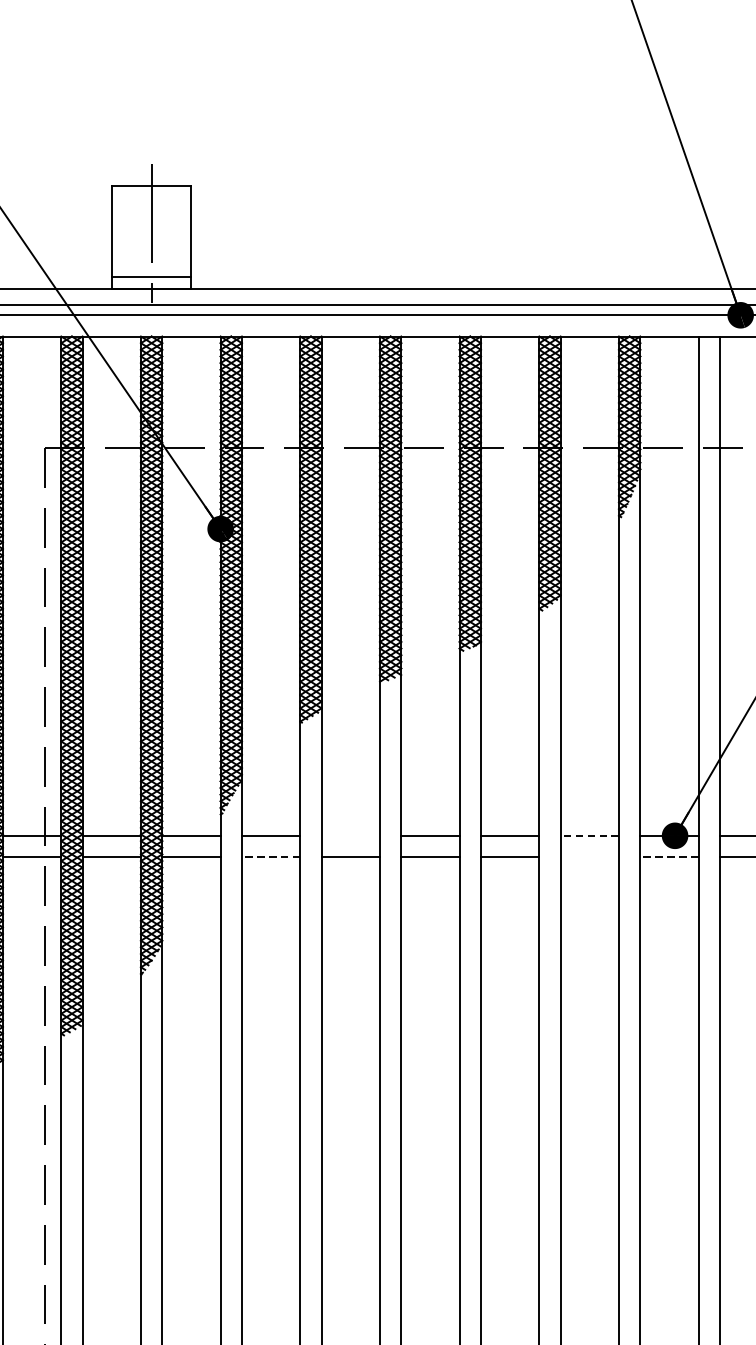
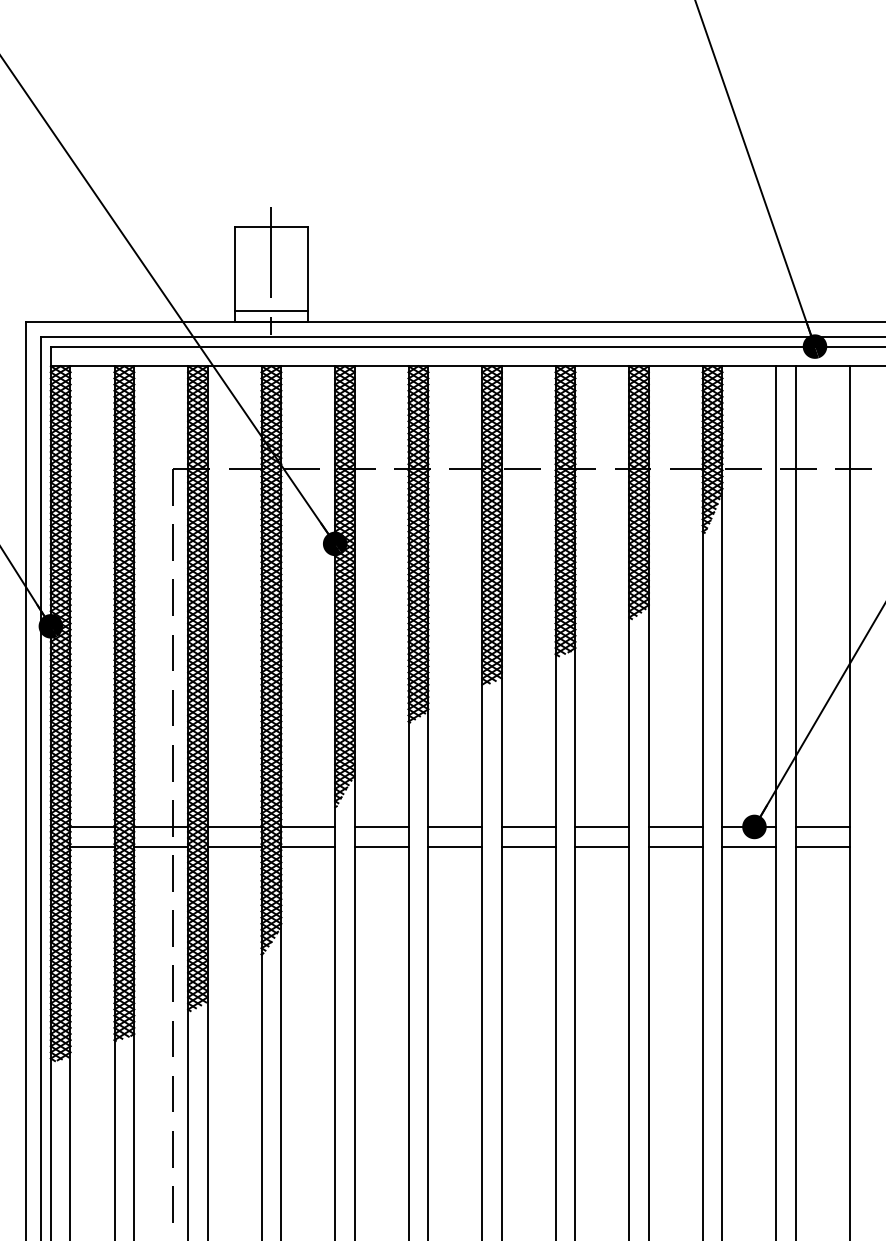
line: (351, 835) -> (455, 826), added
line: (589, 835) -> (675, 826), dashed -> solid
line: (270, 857) -> (381, 846), dashed -> solid
line: (589, 857) -> (675, 846), added
line: (669, 857) -> (749, 846), dashed -> solid

